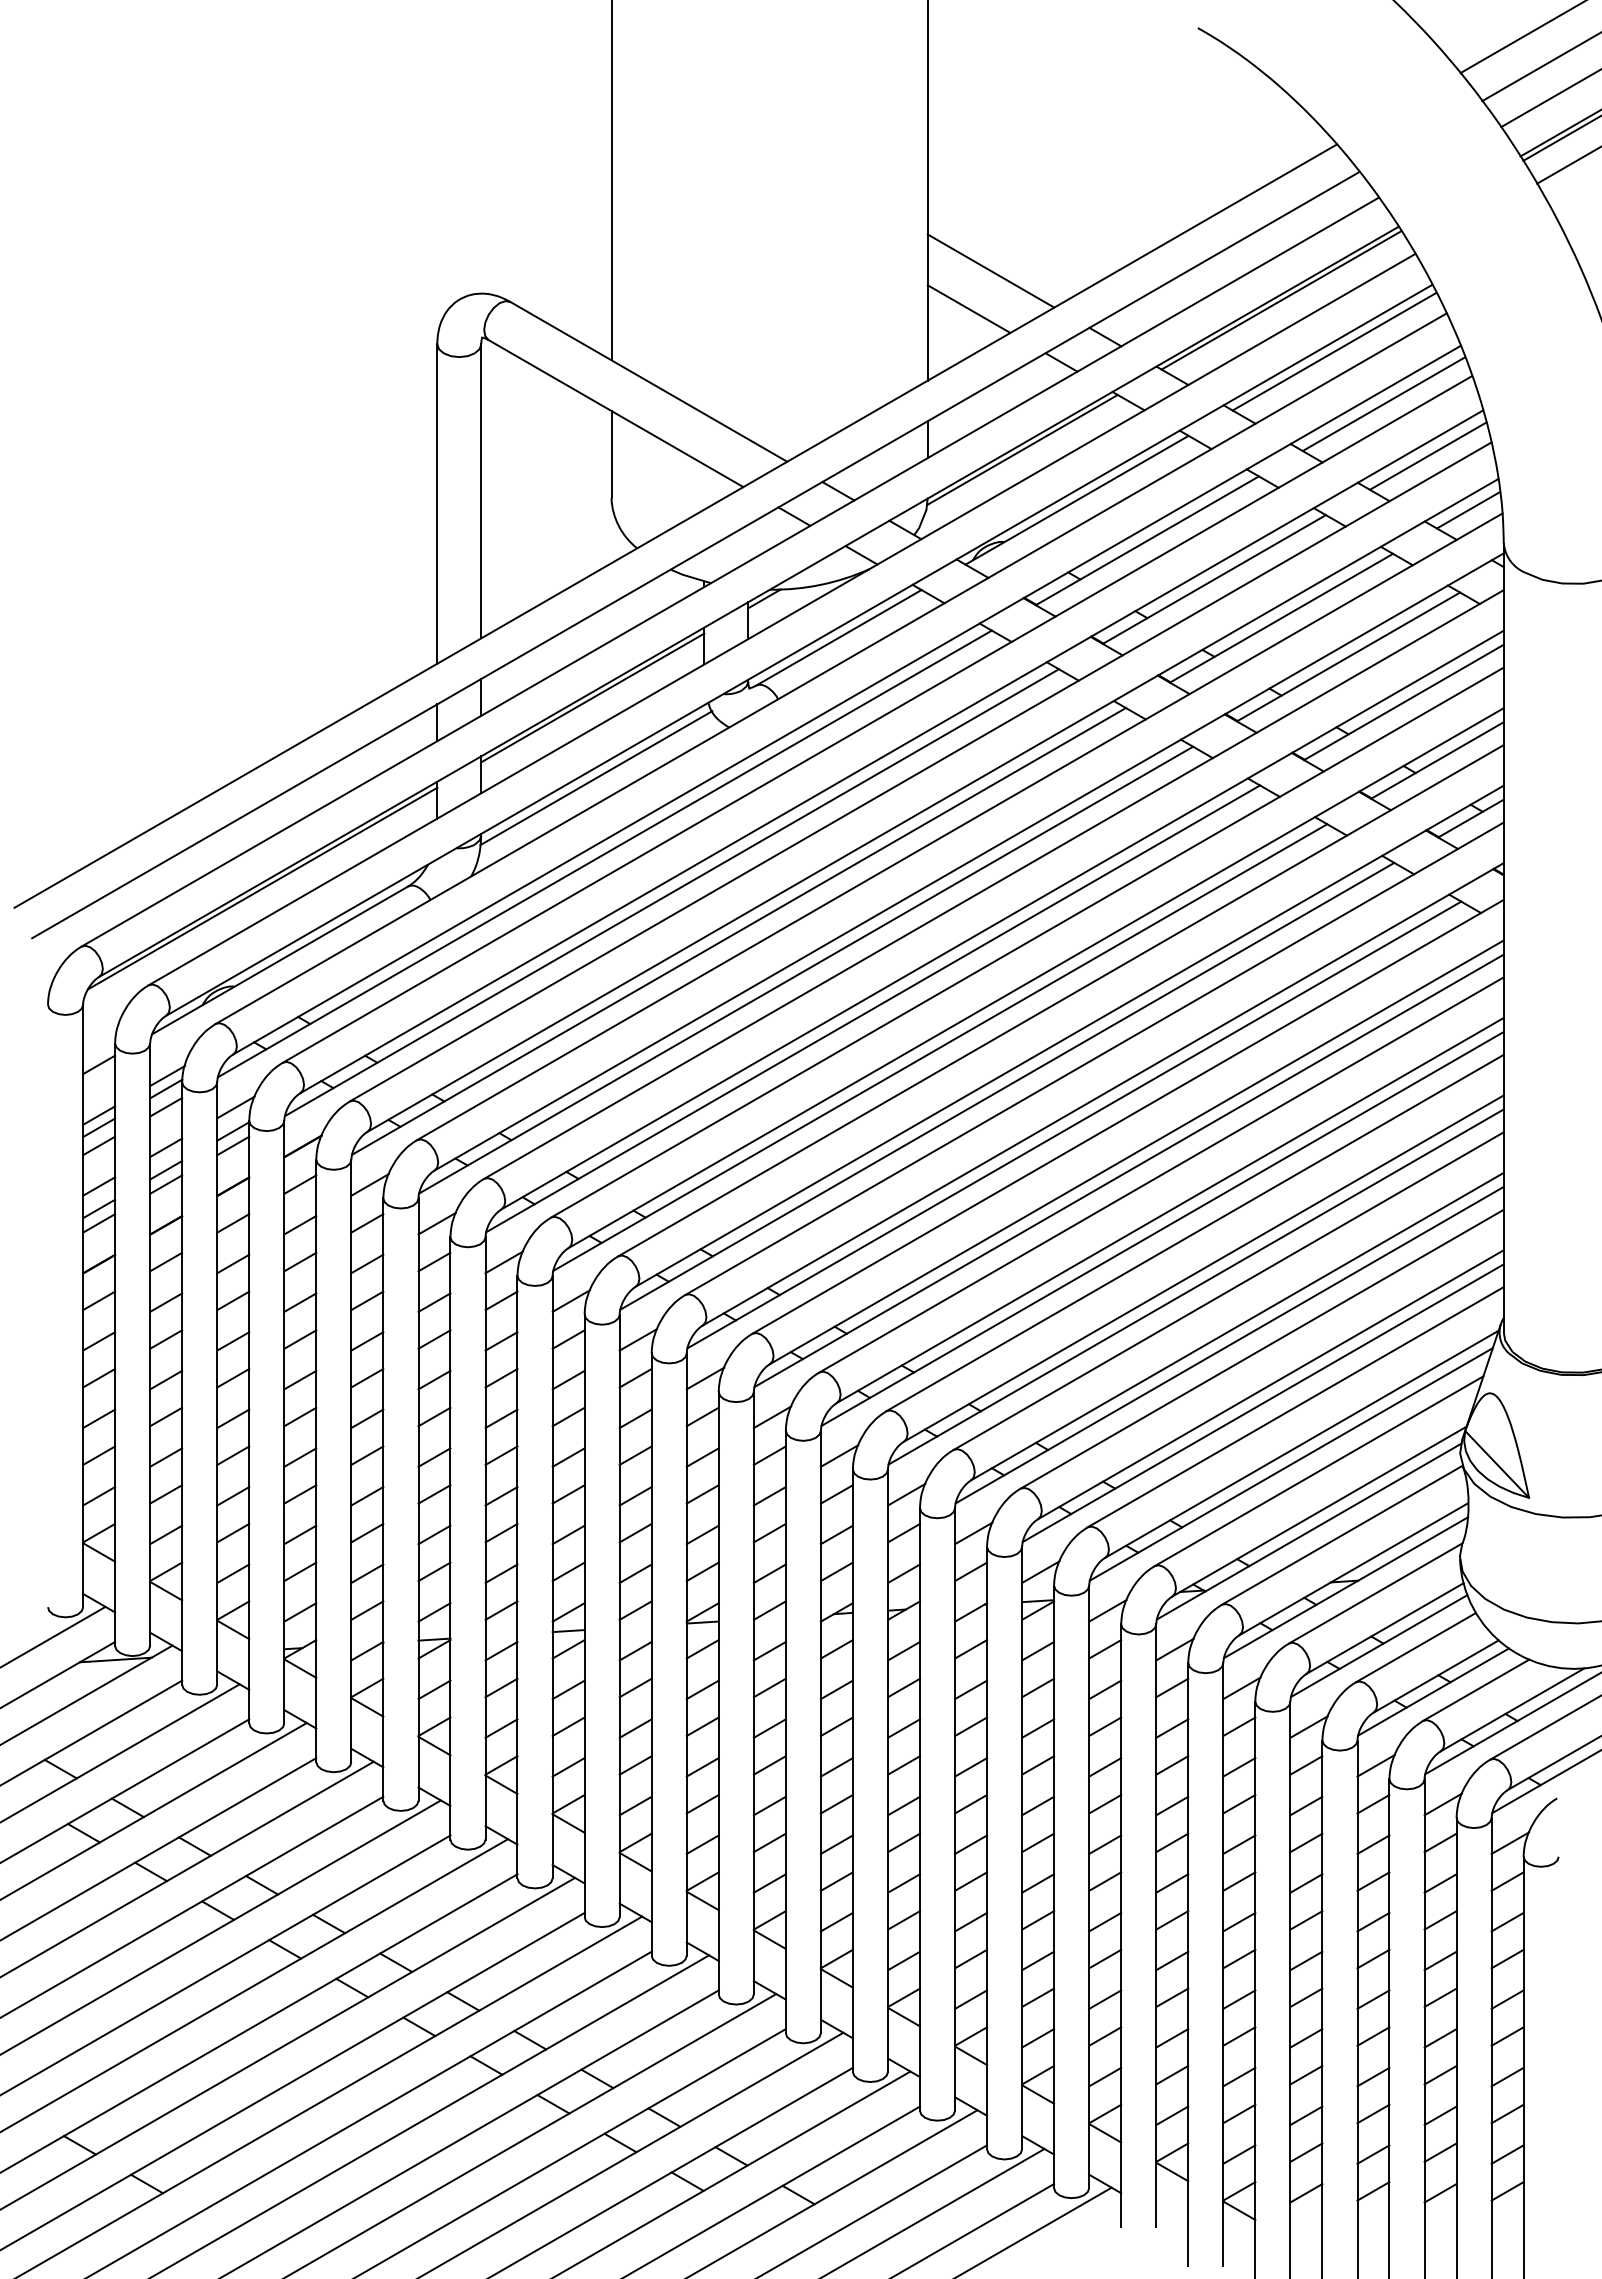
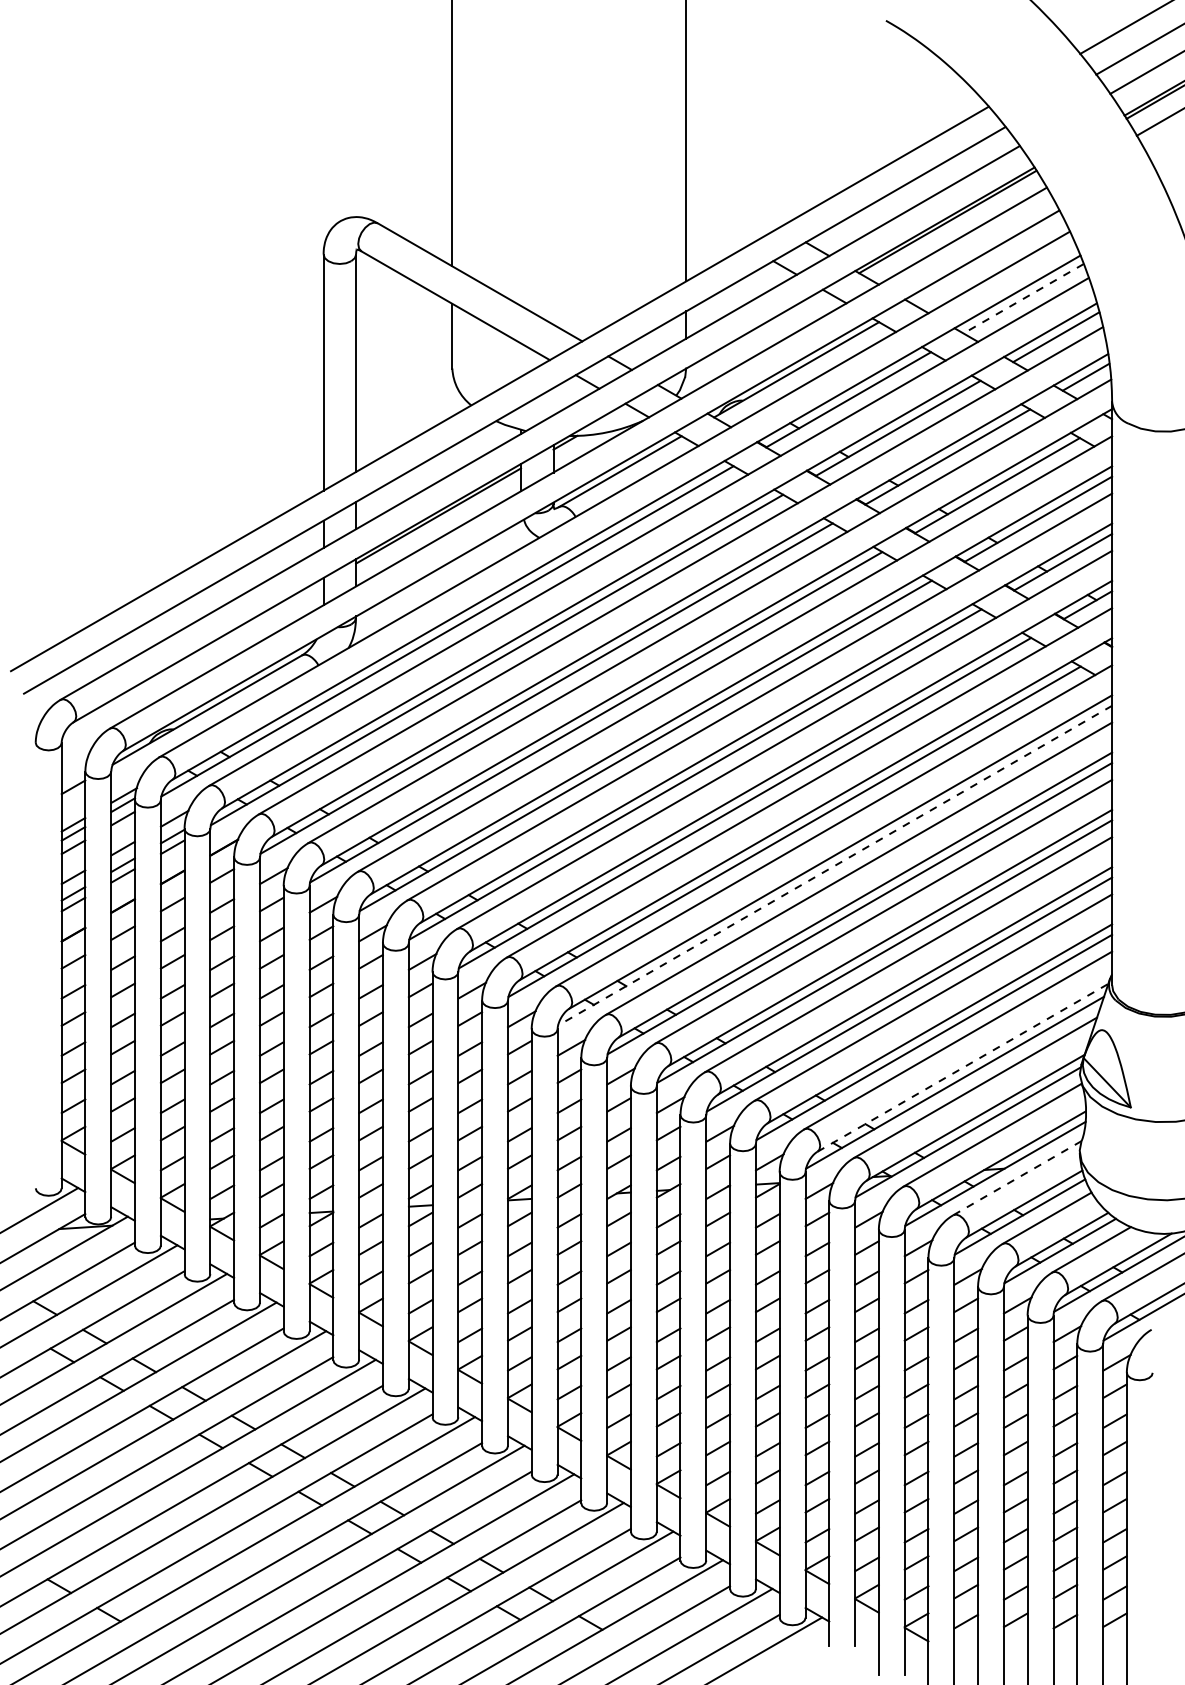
line: (990, 270) -> (732, 199), removed
line: (968, 308) -> (716, 228), removed
line: (1334, 351) -> (986, 259), removed
line: (1384, 404) -> (1023, 299), solid -> dashed
line: (1022, 449) -> (756, 332), removed
line: (596, 778) -> (441, 575), removed
line: (262, 888) -> (194, 656), removed
line: (1129, 1170) -> (835, 865), solid -> dashed
line: (1302, 1444) -> (963, 1068), solid -> dashed
line: (1375, 1593) -> (1017, 1178), solid -> dashed

